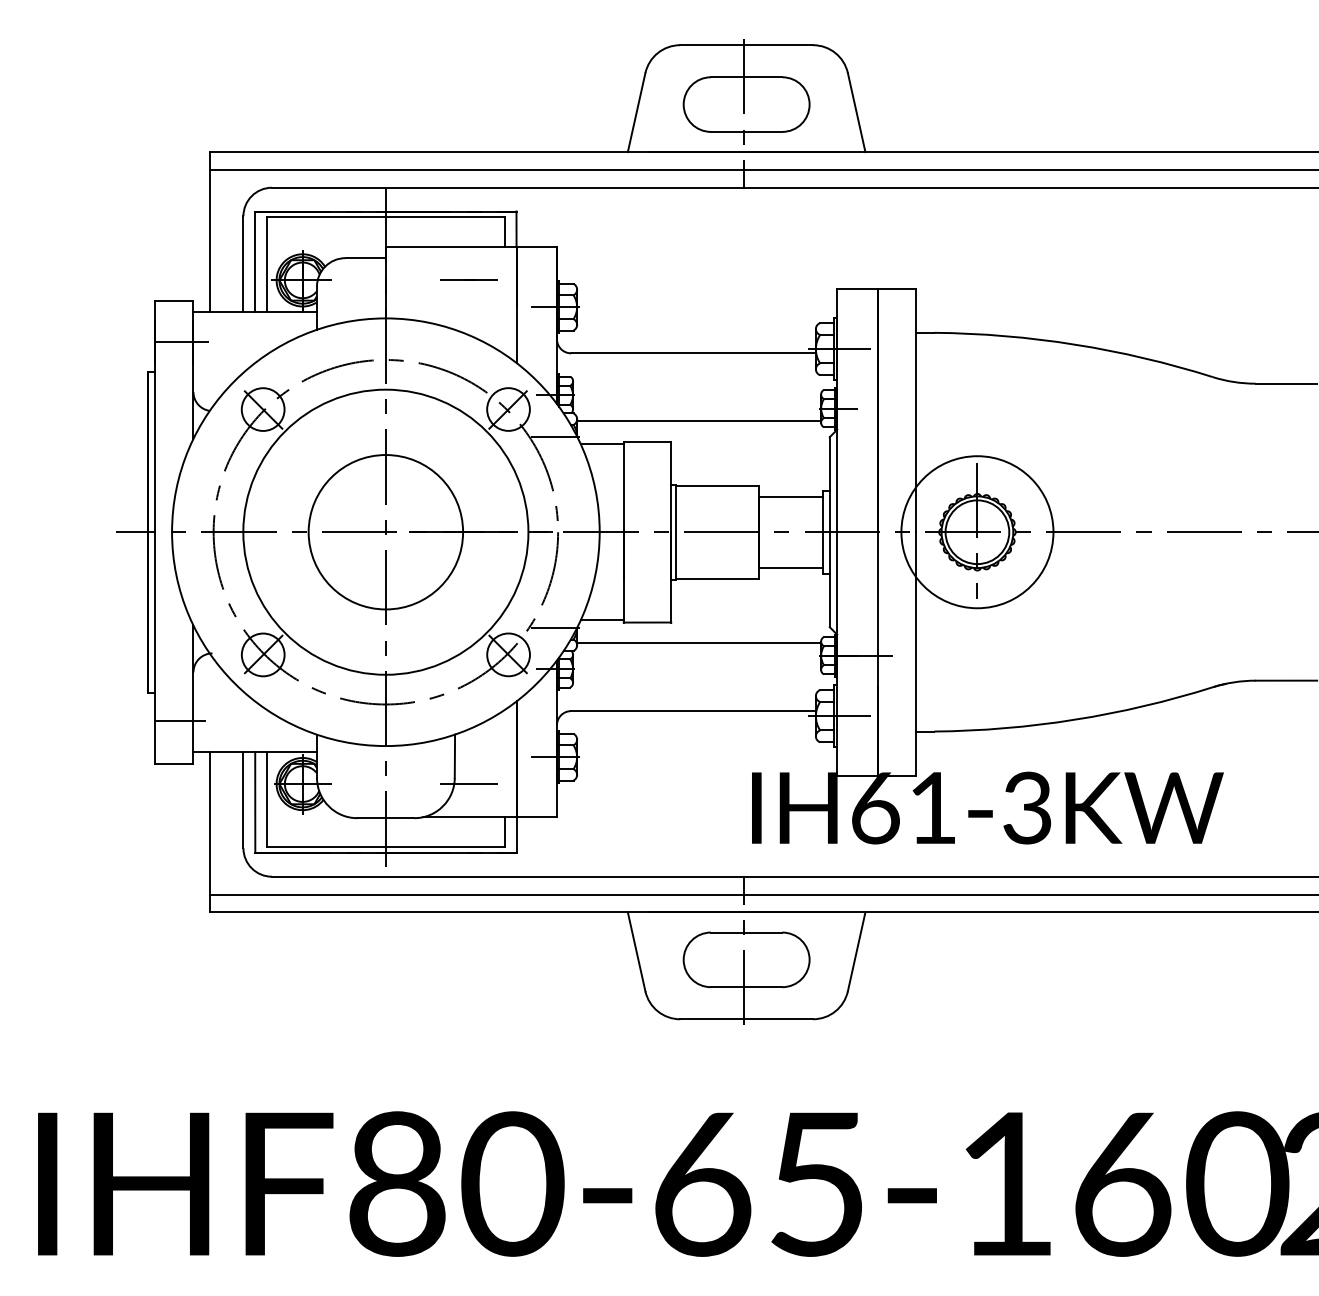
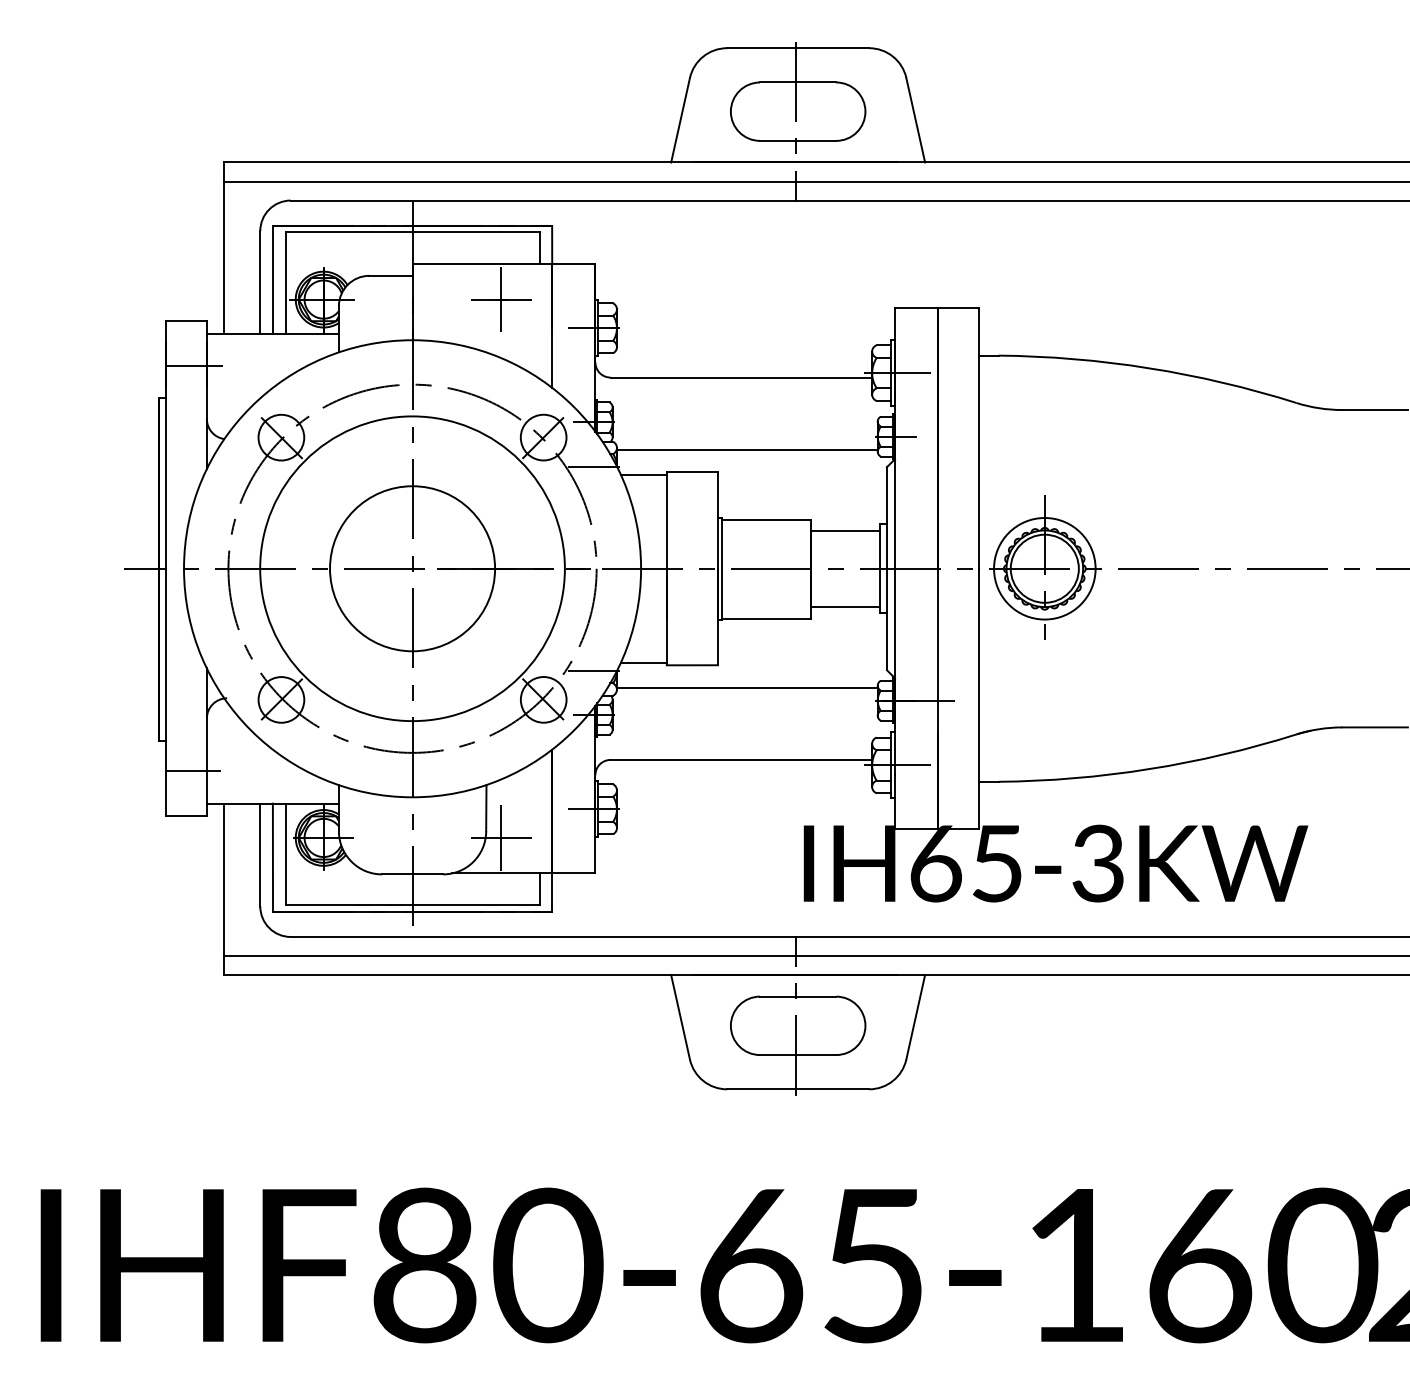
line: (469, 280) -> (501, 299), added
circle: (977, 531) -> (1044, 568), size x0.62
line: (469, 783) -> (501, 837), added
text: (932, 807) -> (996, 863), IH61-3KW -> IH65-3KW

